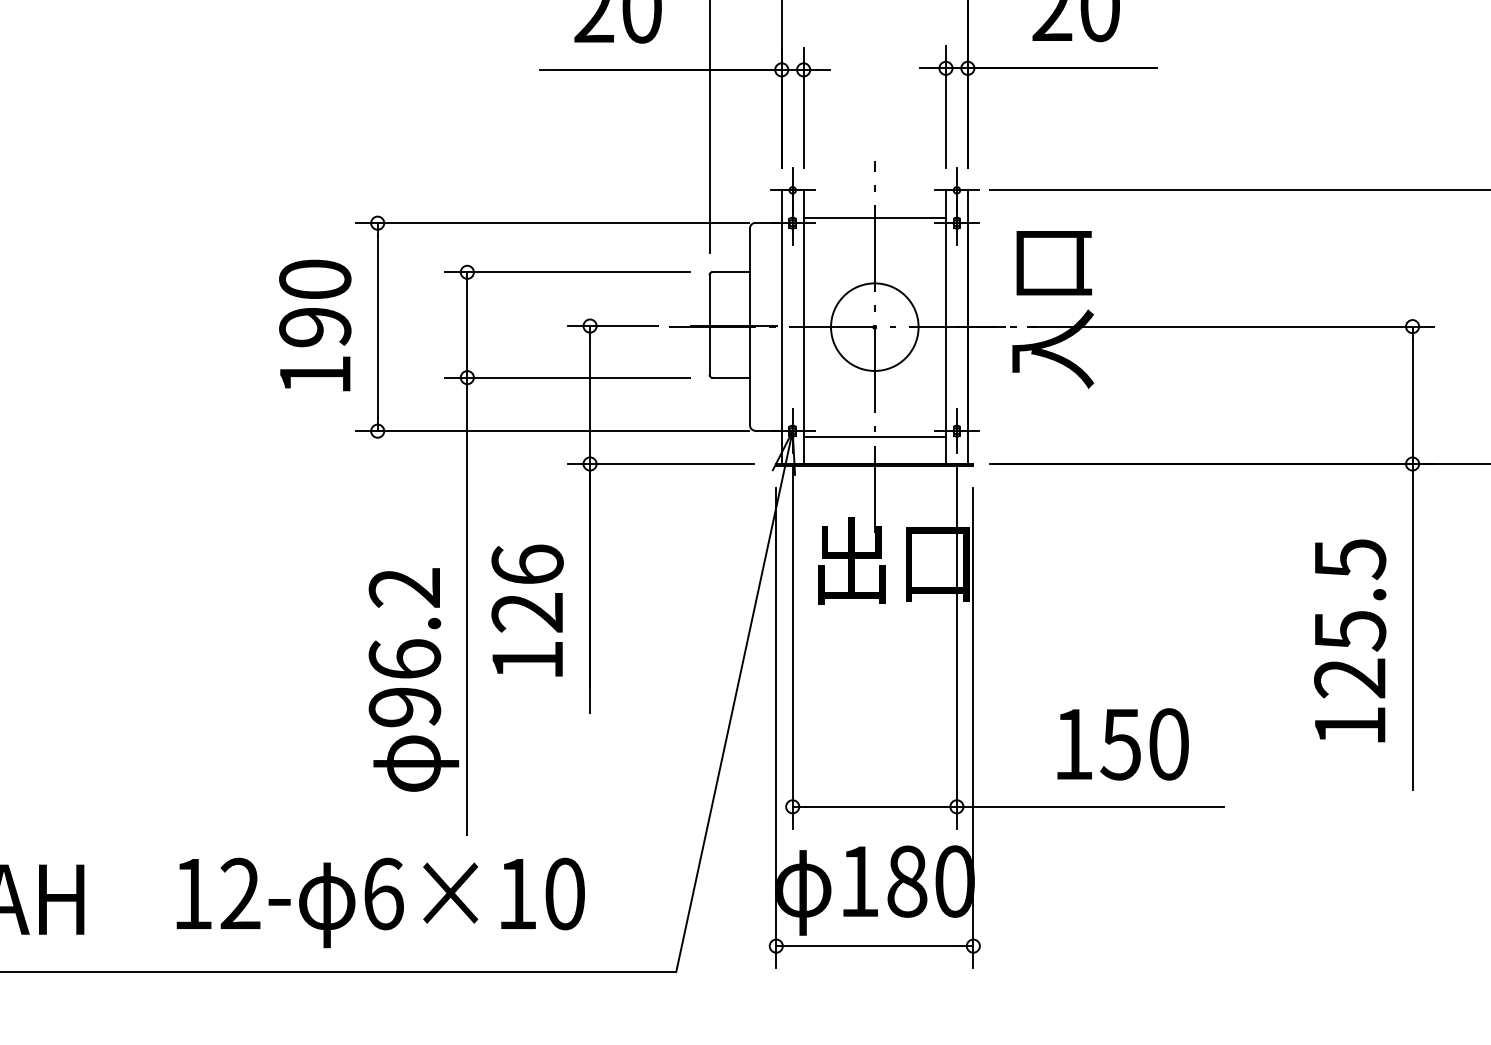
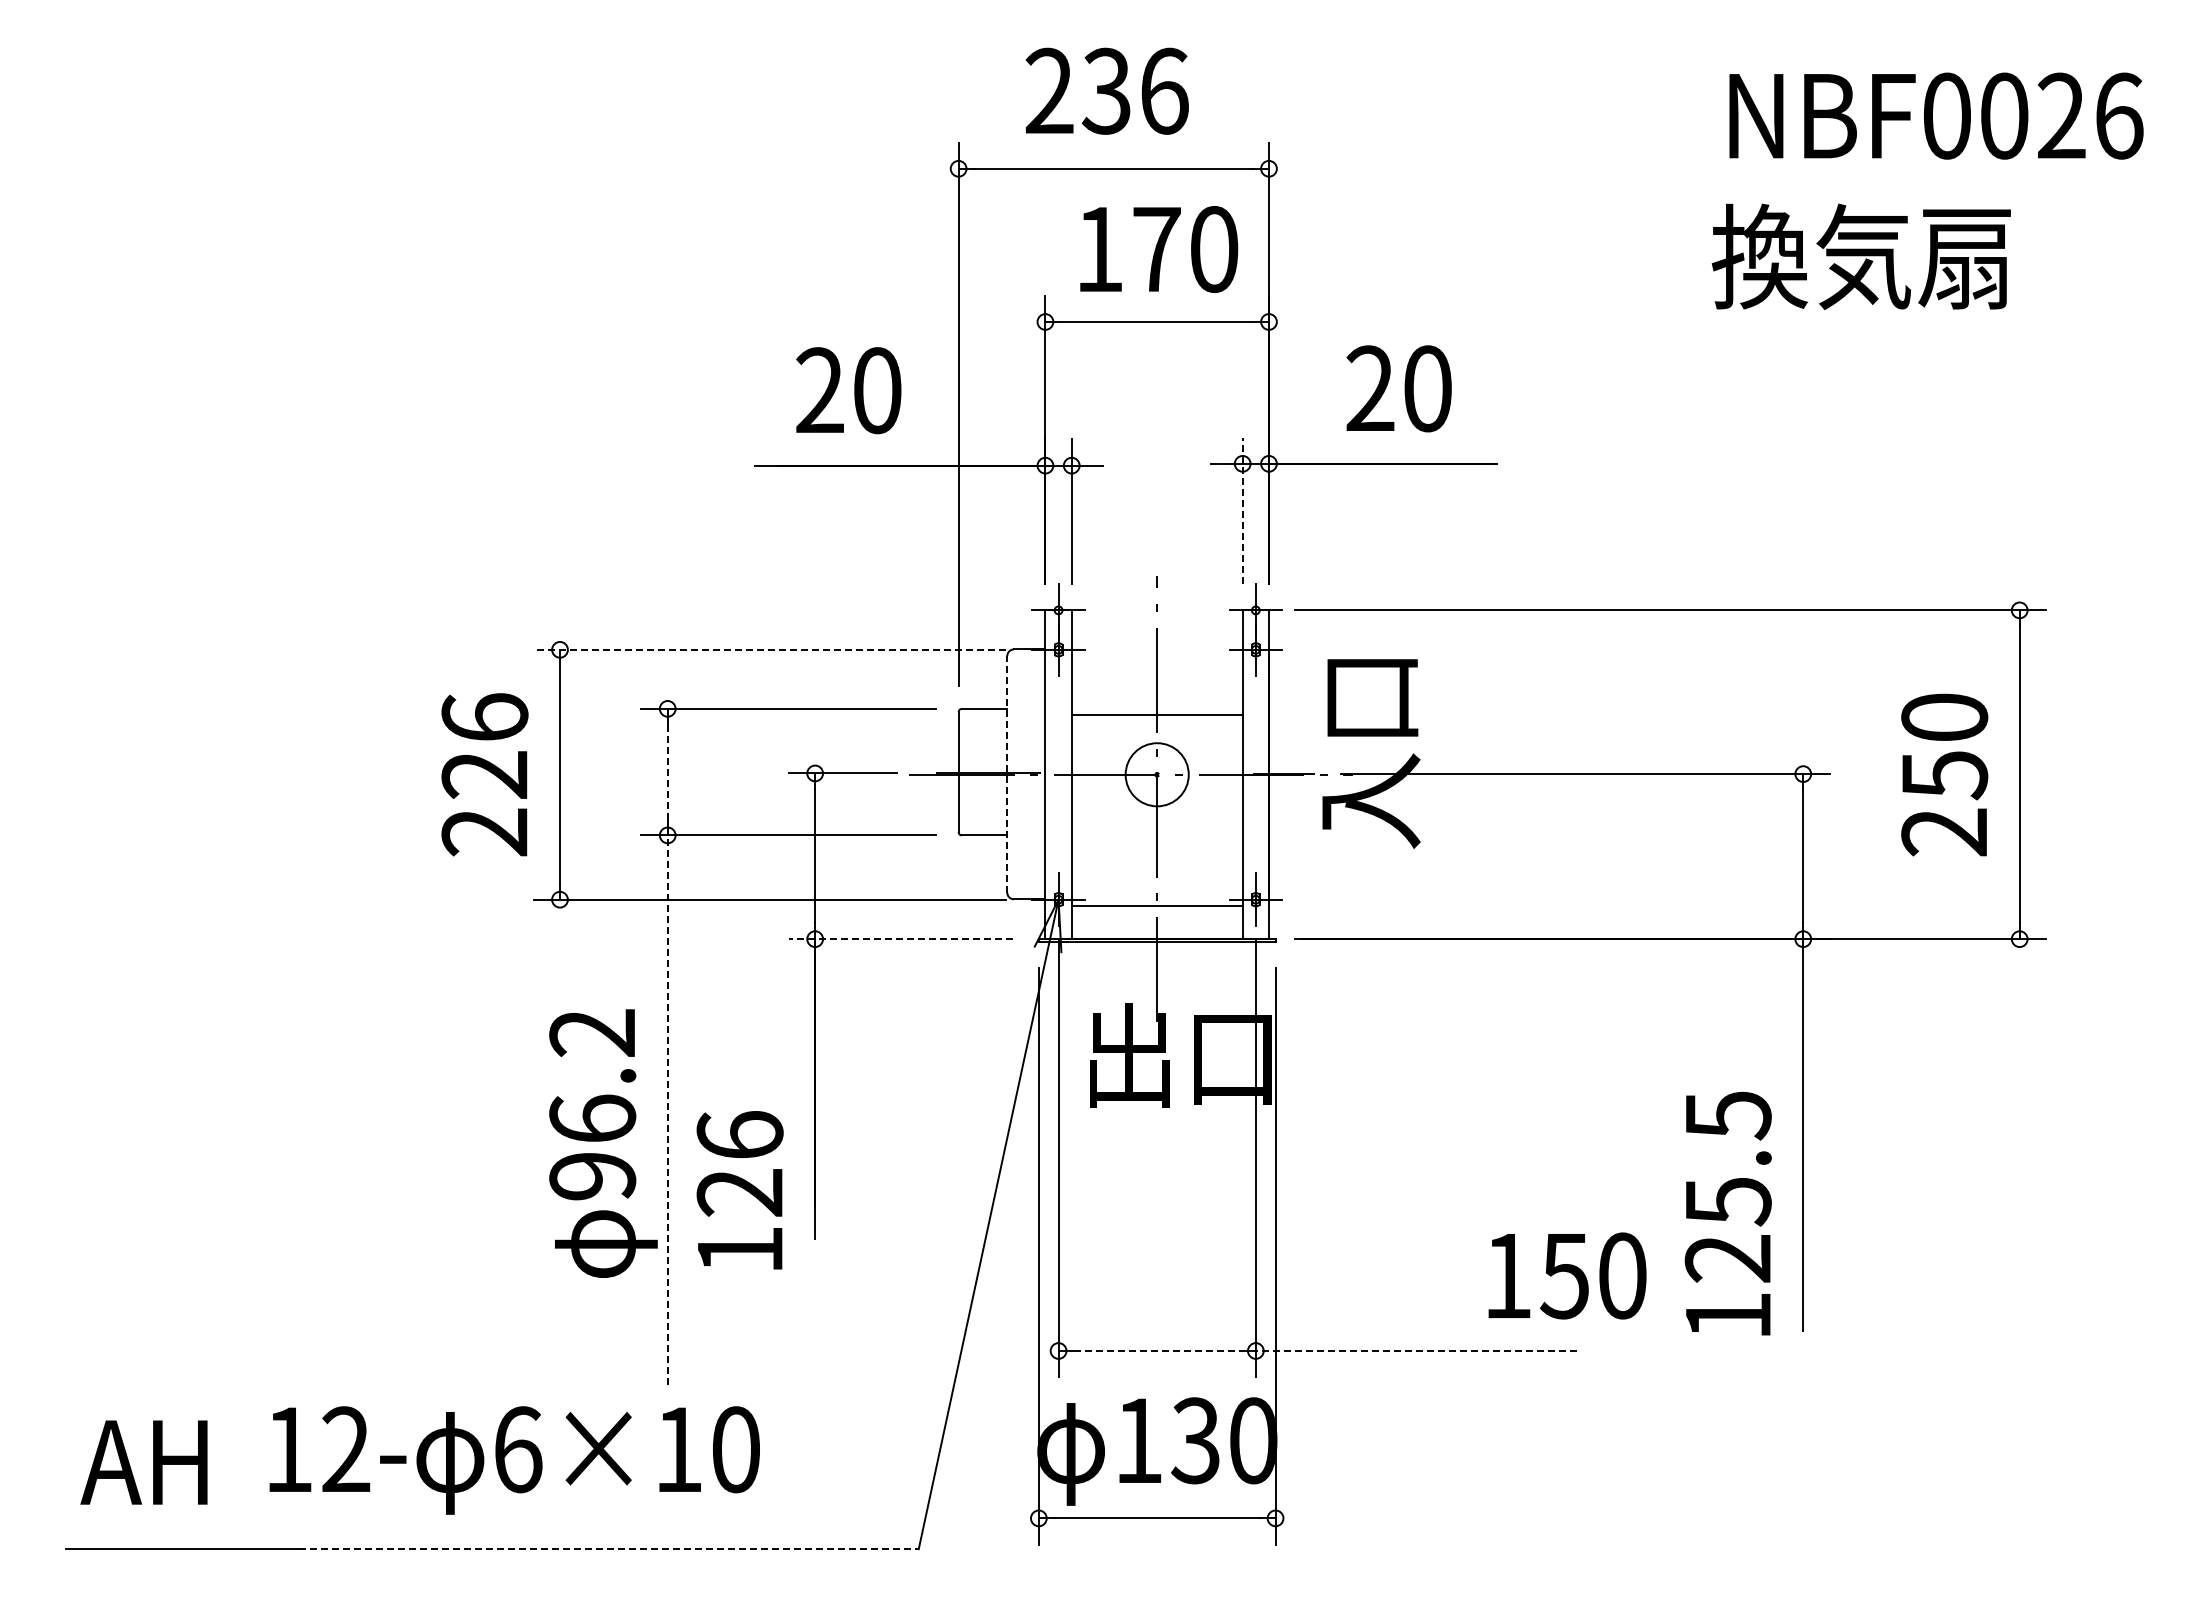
line: (945, 107) -> (1242, 510), solid -> dashed
line: (874, 217) -> (1156, 715), moved
line: (552, 222) -> (769, 649), solid -> dashed
line: (467, 325) -> (667, 772), solid -> dashed
text: (314, 326) -> (484, 774), 190 -> 226
line: (750, 326) -> (1007, 773), solid -> dashed
circle: (874, 326) -> (1156, 774), size x0.6
line: (661, 464) -> (900, 939), solid -> dashed
line: (467, 606) -> (667, 1110), solid -> dashed
text: (527, 610) -> (739, 1190), moved
text: (1349, 640) -> (1727, 1213), moved
text: (413, 679) -> (603, 1143), moved
text: (1123, 743) -> (1567, 1275), moved
line: (875, 806) -> (1157, 1350), solid -> dashed
line: (1089, 806) -> (1415, 1350), solid -> dashed
text: (906, 881) -> (1195, 1440), 180 -> 130
text: (380, 902) -> (514, 1460), moved
line: (418, 972) -> (609, 1549), solid -> dashed

